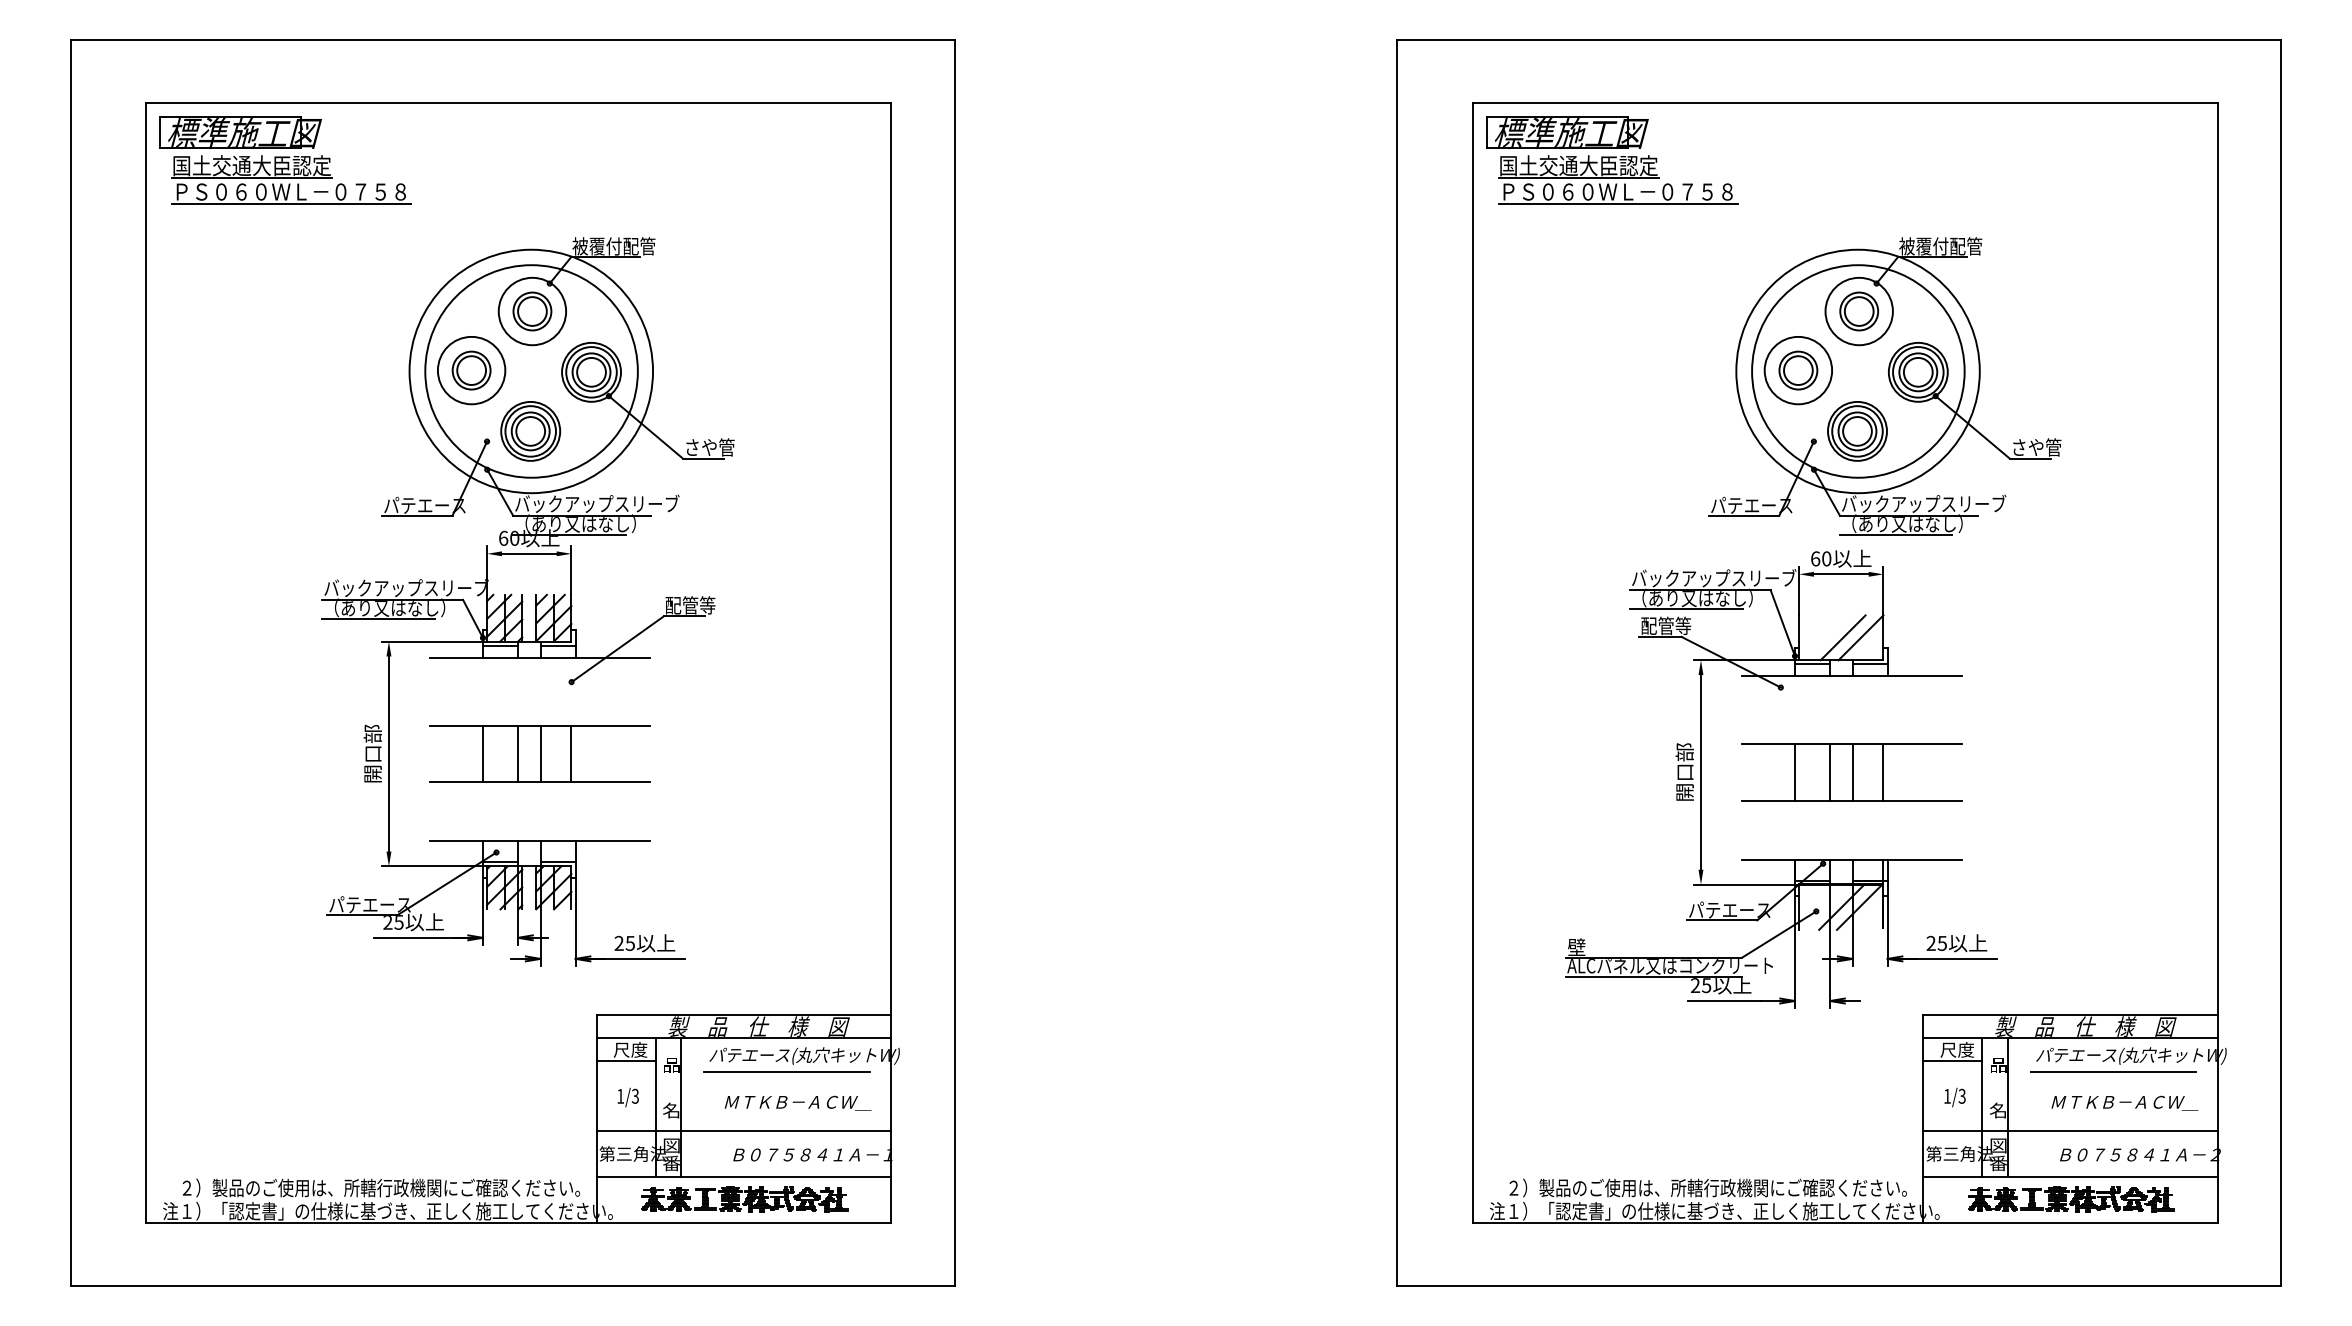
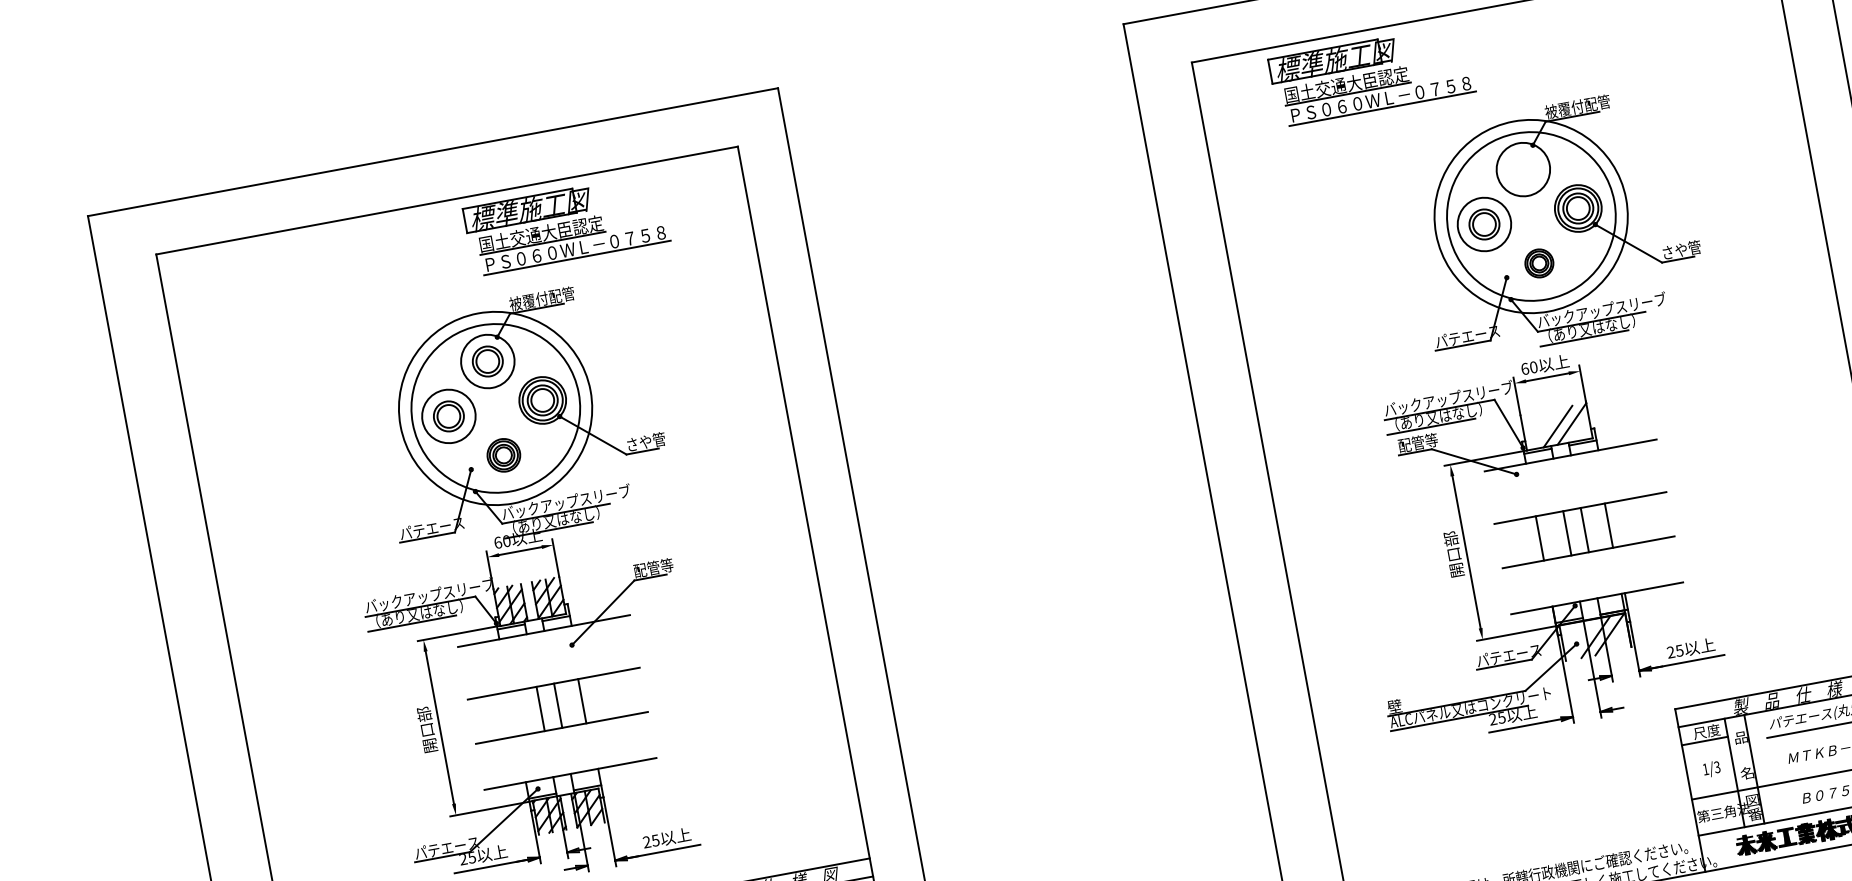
part: (285, 160) -> (566, 224), moved
part: (1612, 160) -> (1372, 75), moved
part: (1859, 311) -> (1523, 169), removed
part: (530, 431) -> (503, 455), size x0.7
part: (1857, 431) -> (1539, 263), size x0.6
line: (483, 753) -> (513, 713), removed

